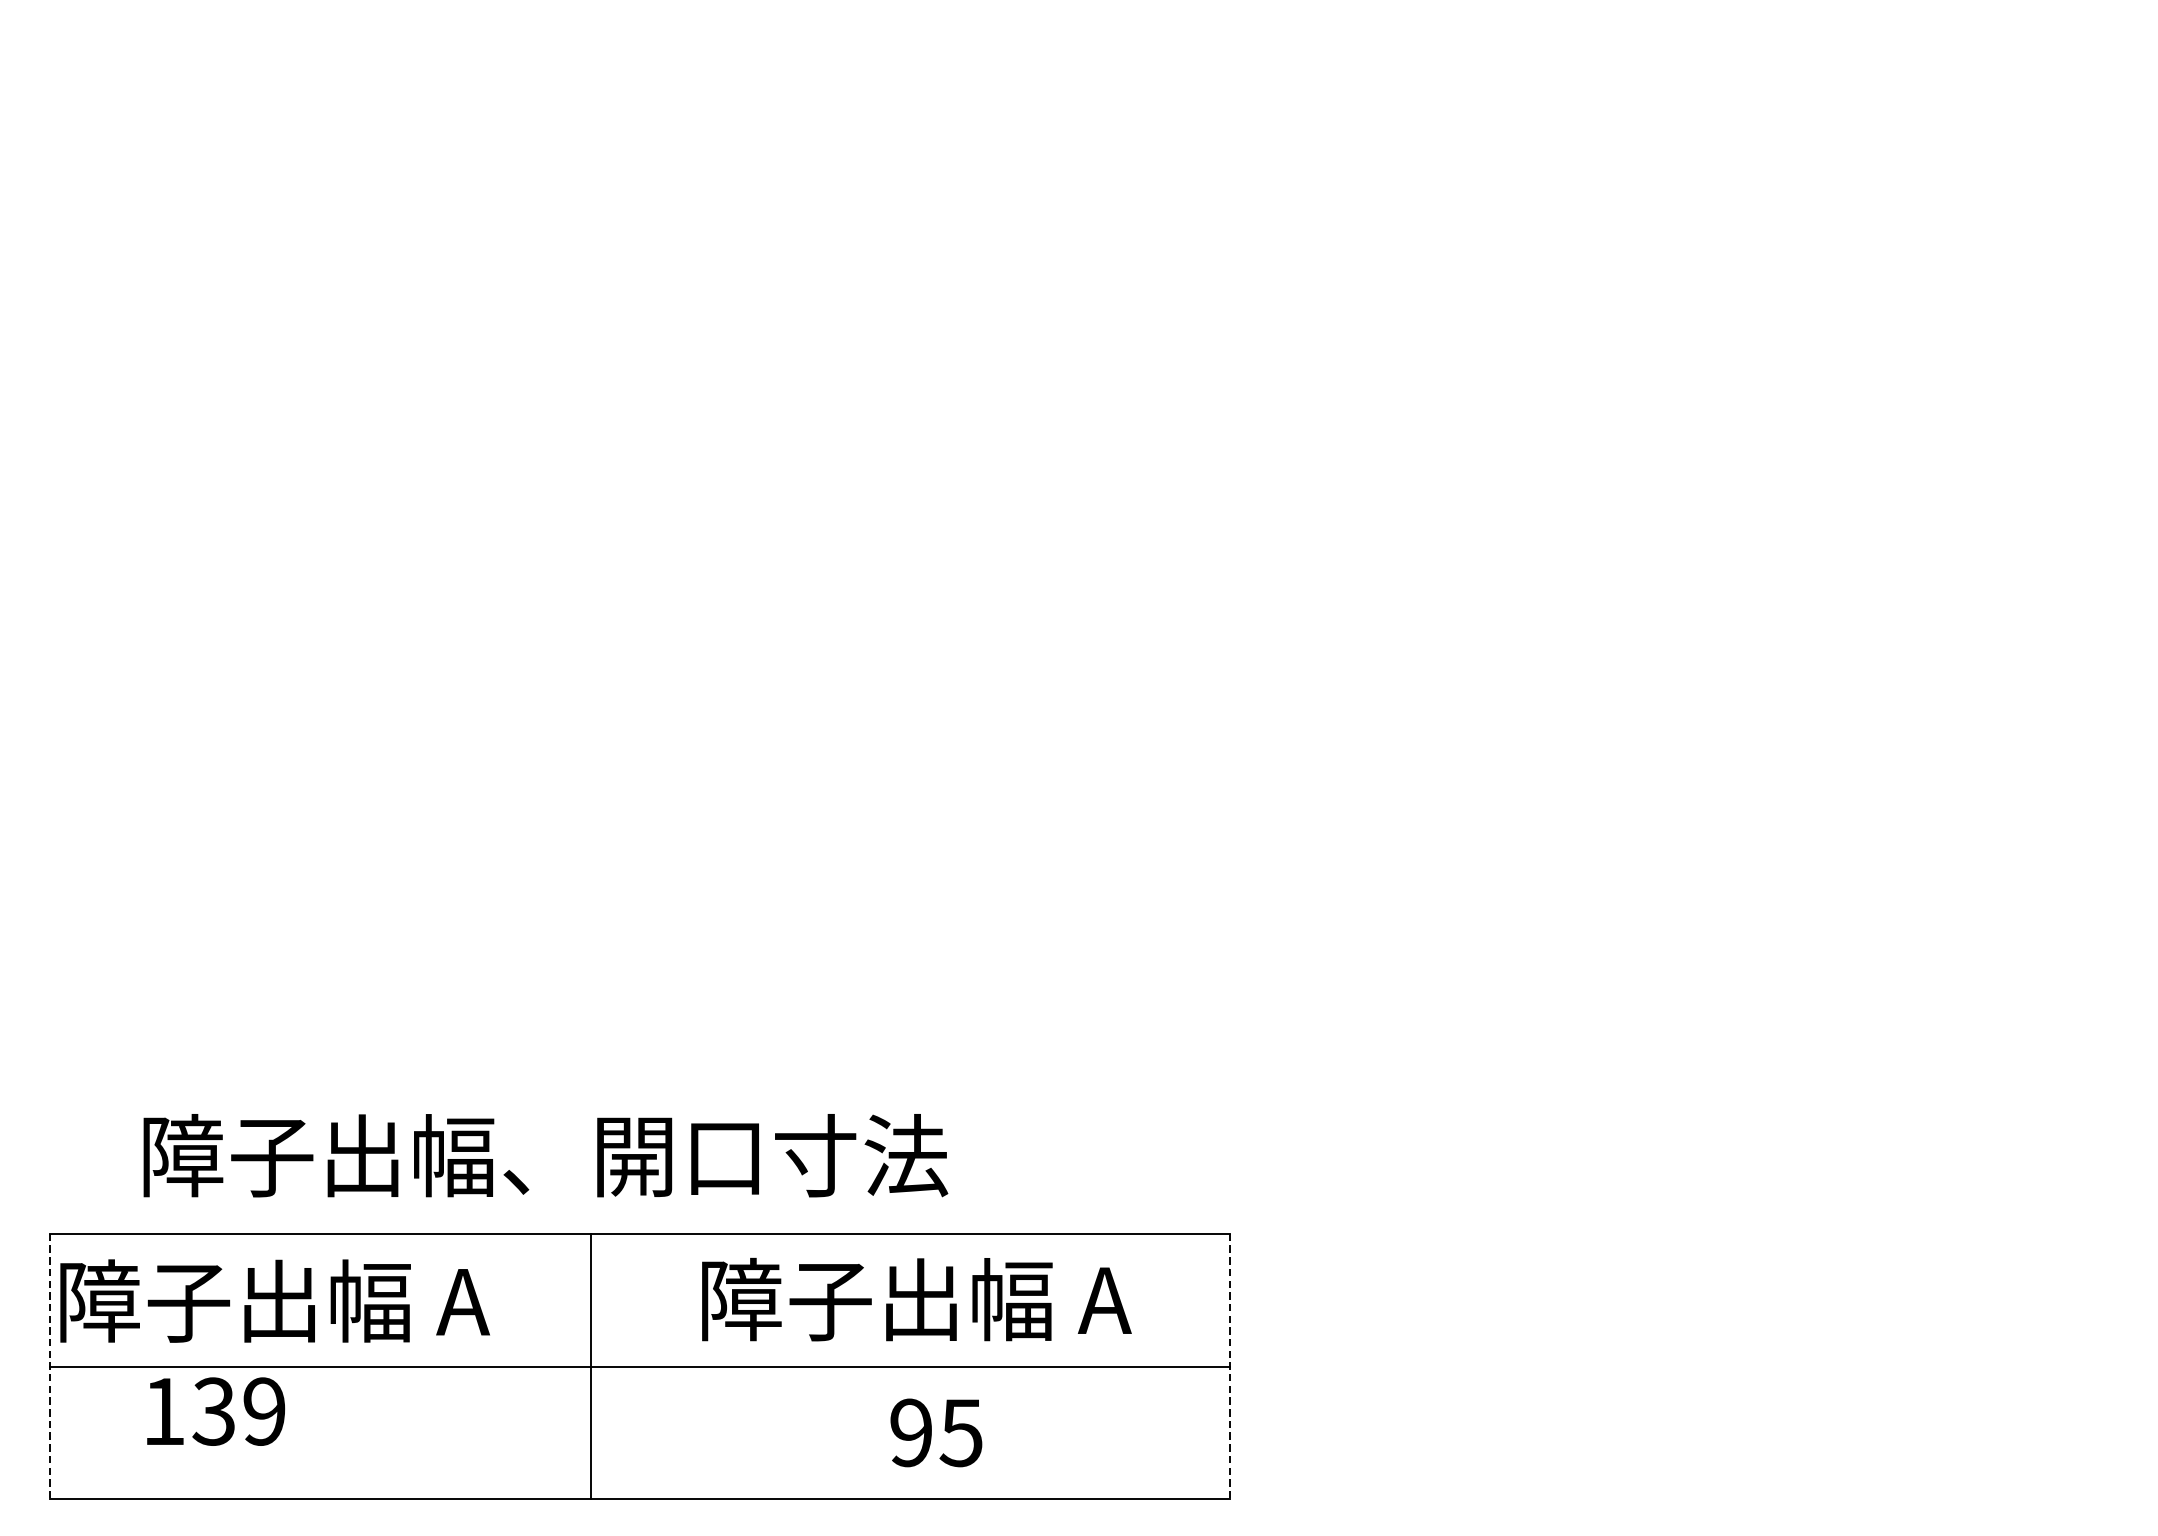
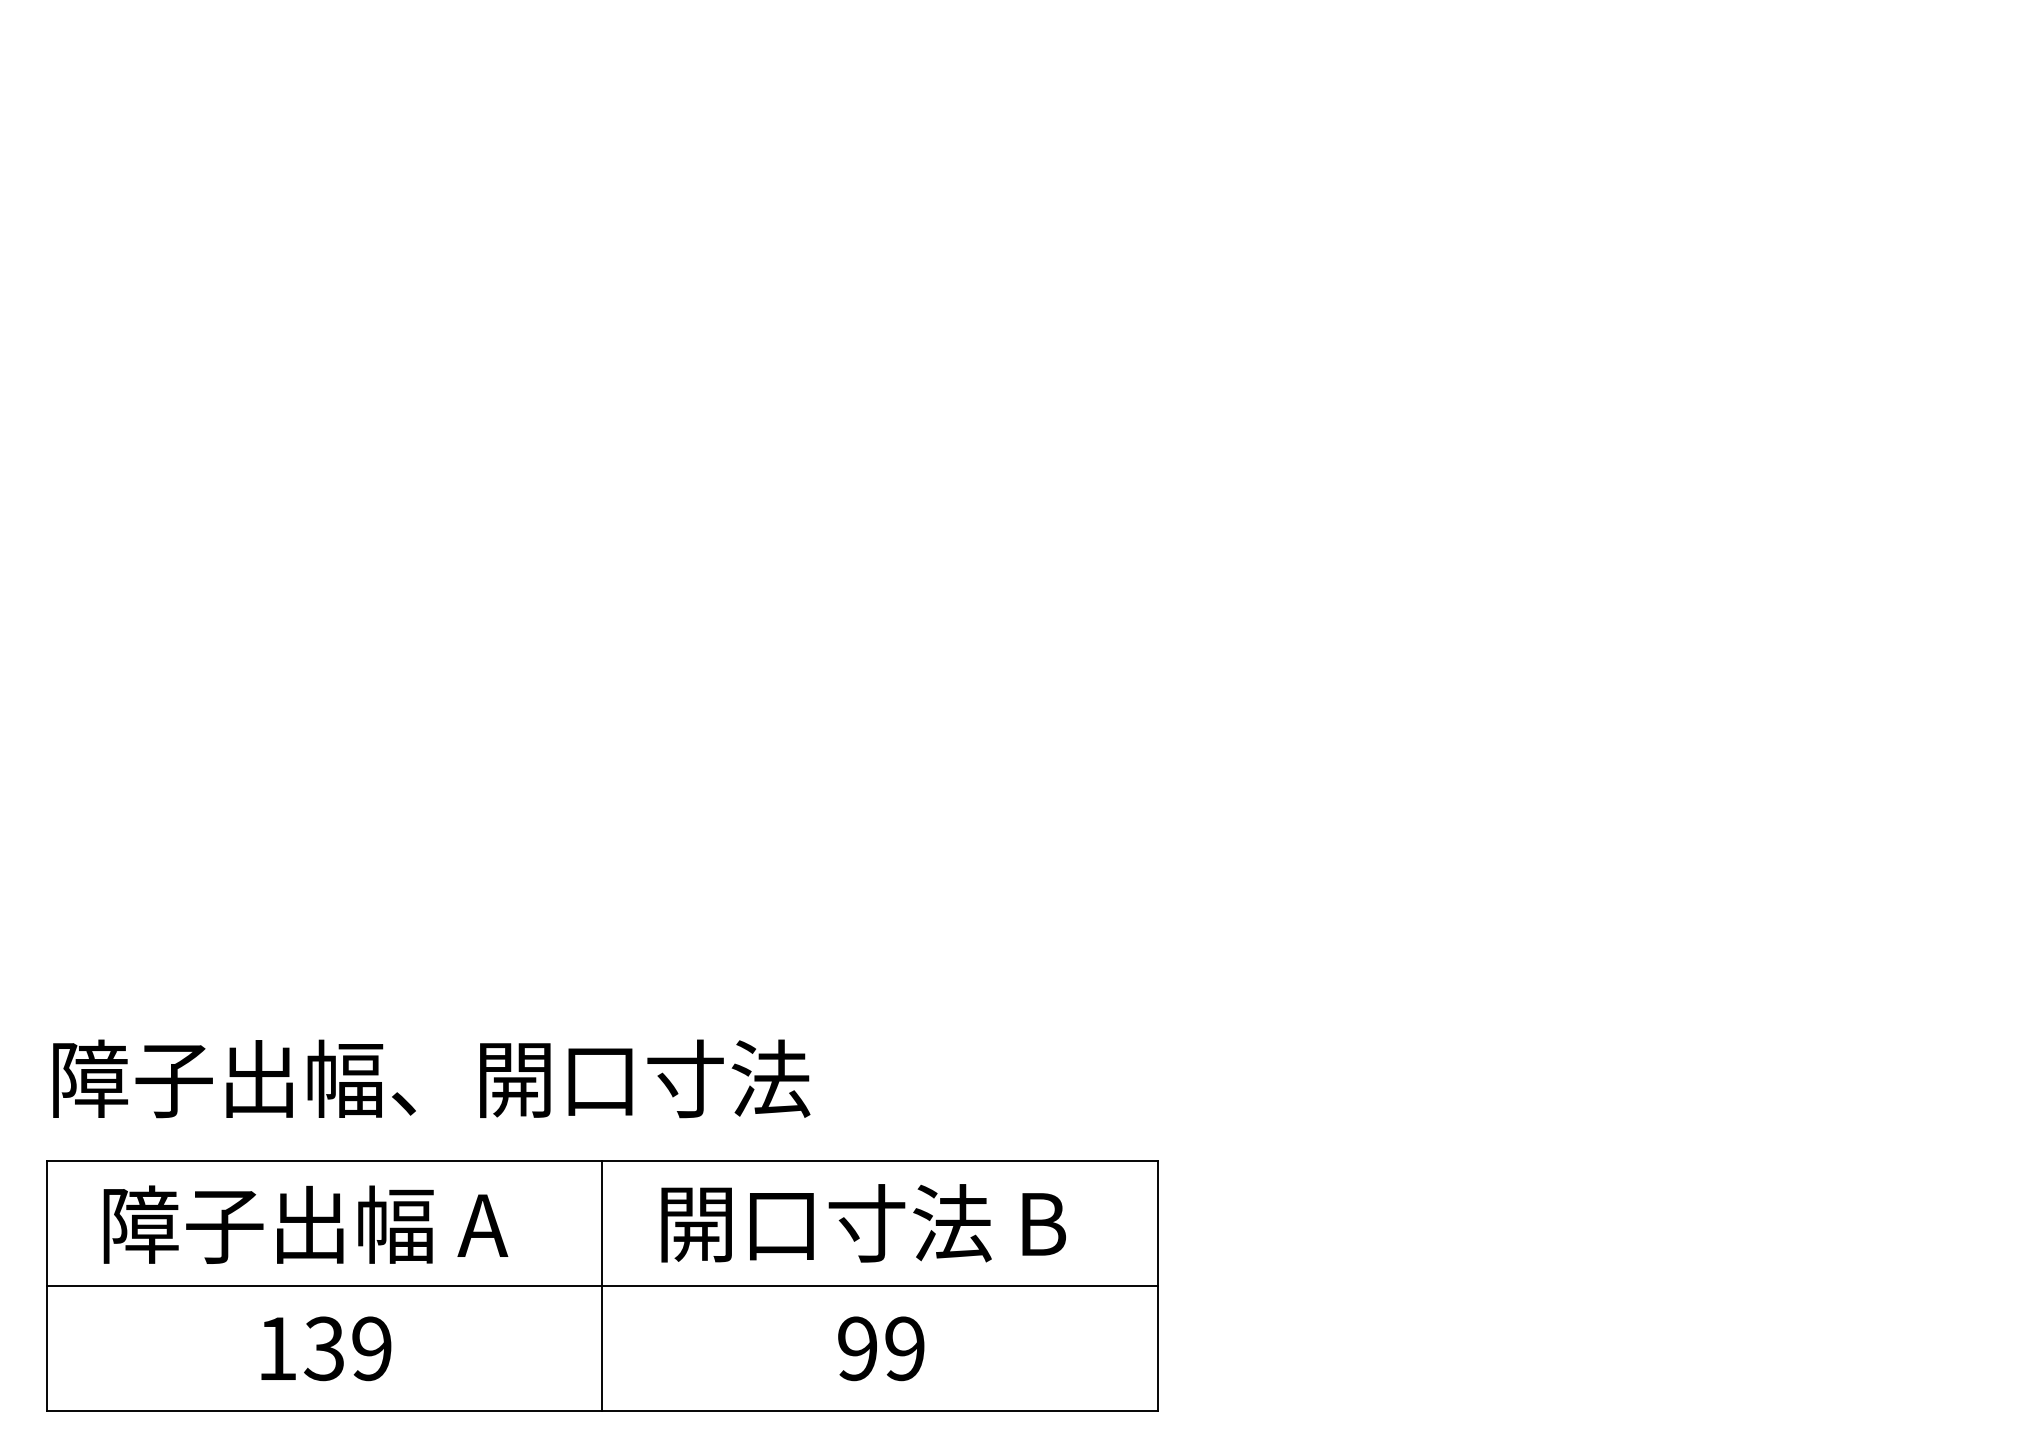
text: (545, 1155) -> (431, 1078), moved
text: (916, 1299) -> (862, 1223), 障子出幅 A -> 開口寸法 B
text: (274, 1300) -> (305, 1224), moved
line: (49, 1366) -> (46, 1286), dashed -> solid
line: (591, 1366) -> (602, 1286), moved
line: (1229, 1366) -> (1157, 1286), dashed -> solid
text: (216, 1411) -> (326, 1348), moved
text: (961, 1432) -> (904, 1348), 95 -> 99

